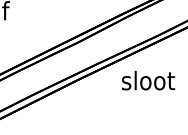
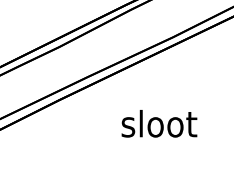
text: (148, 80) -> (159, 123), moved

